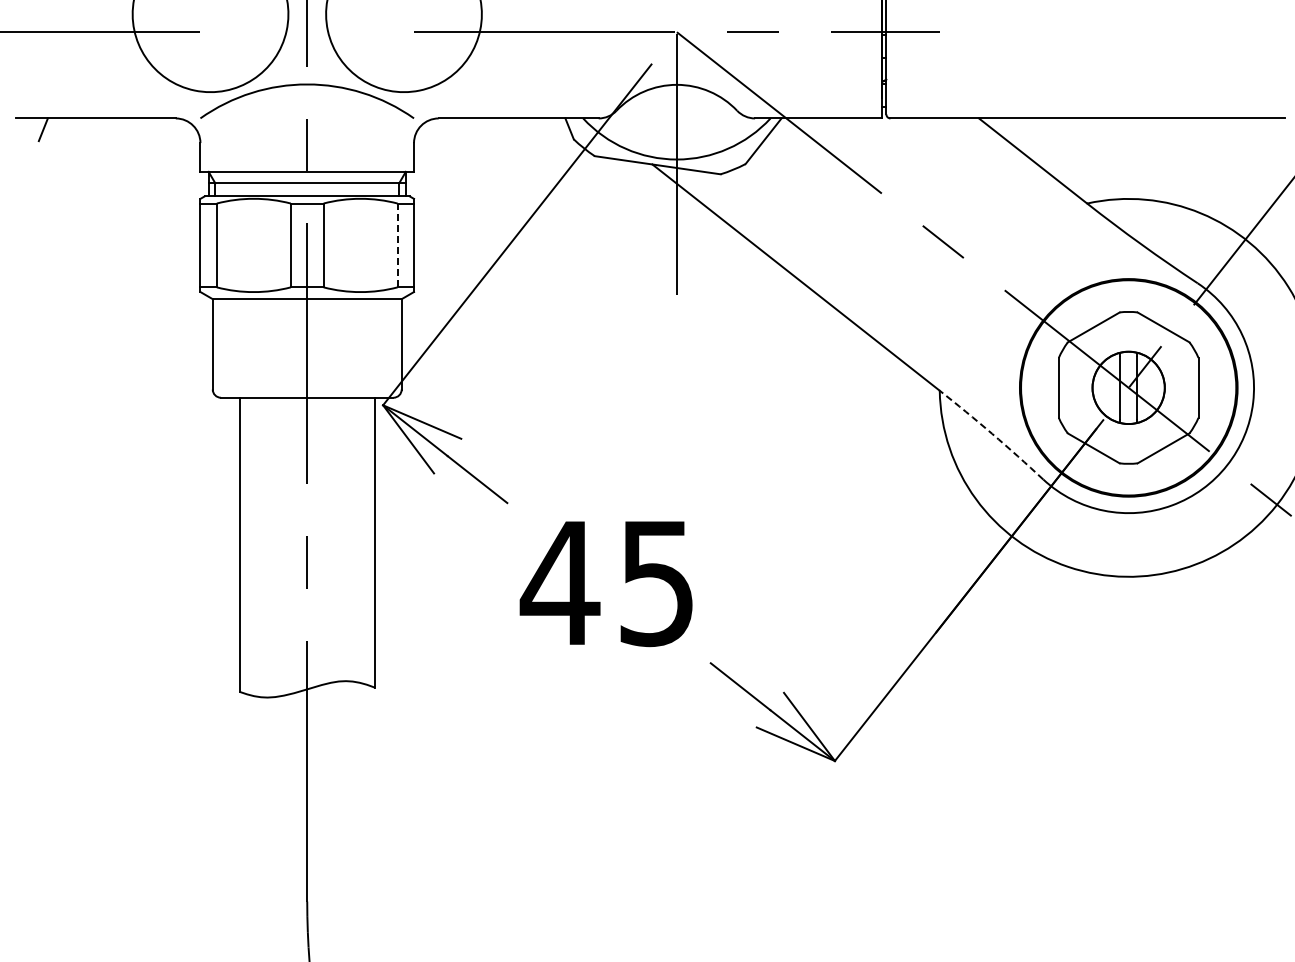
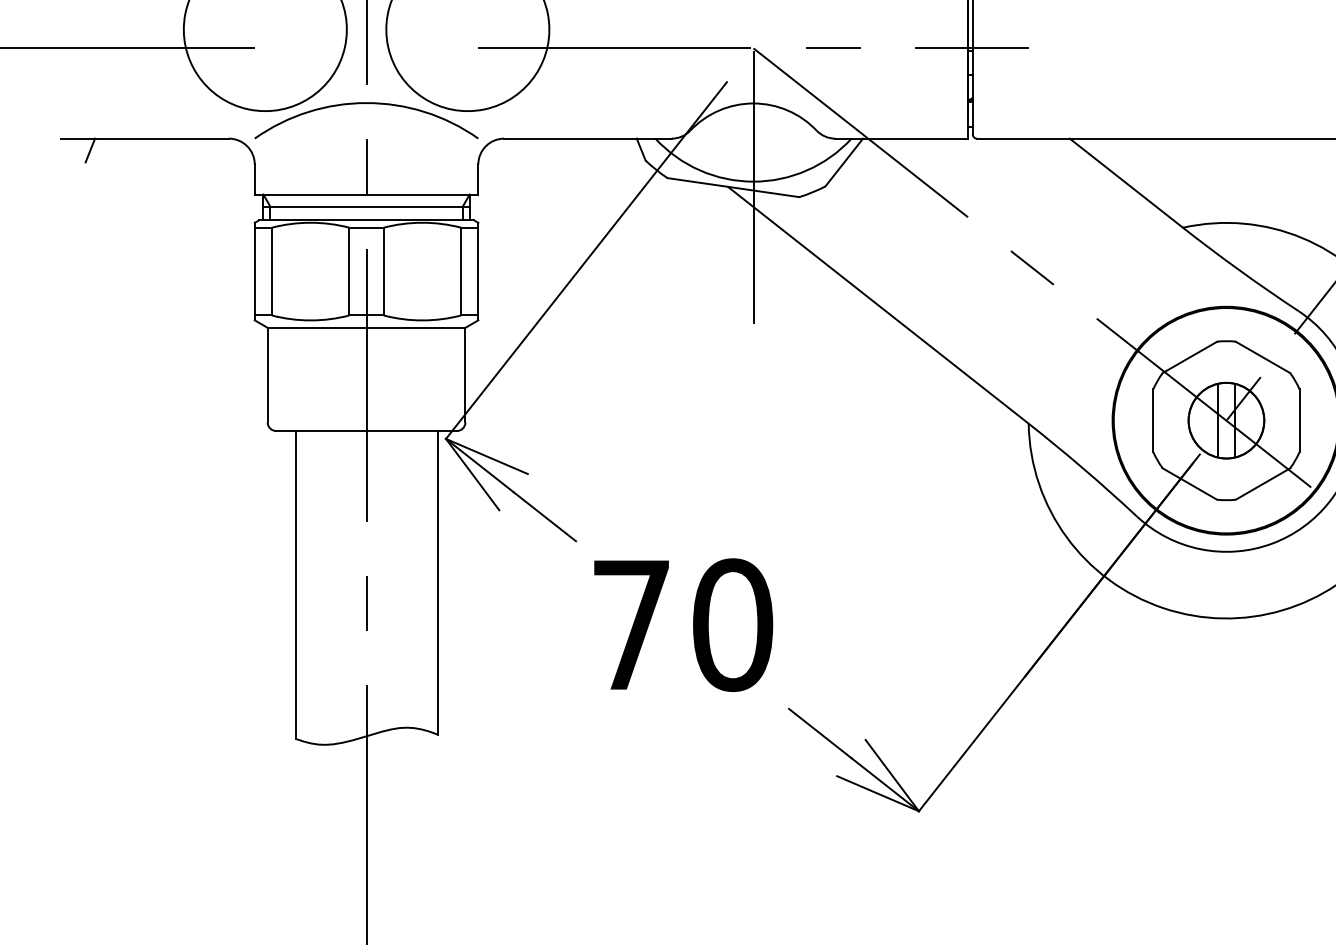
line: (397, 245) -> (461, 271), dashed -> solid
arc: (992, 433) -> (1083, 468), dashed -> solid
text: (607, 583) -> (680, 625), 45 -> 70

